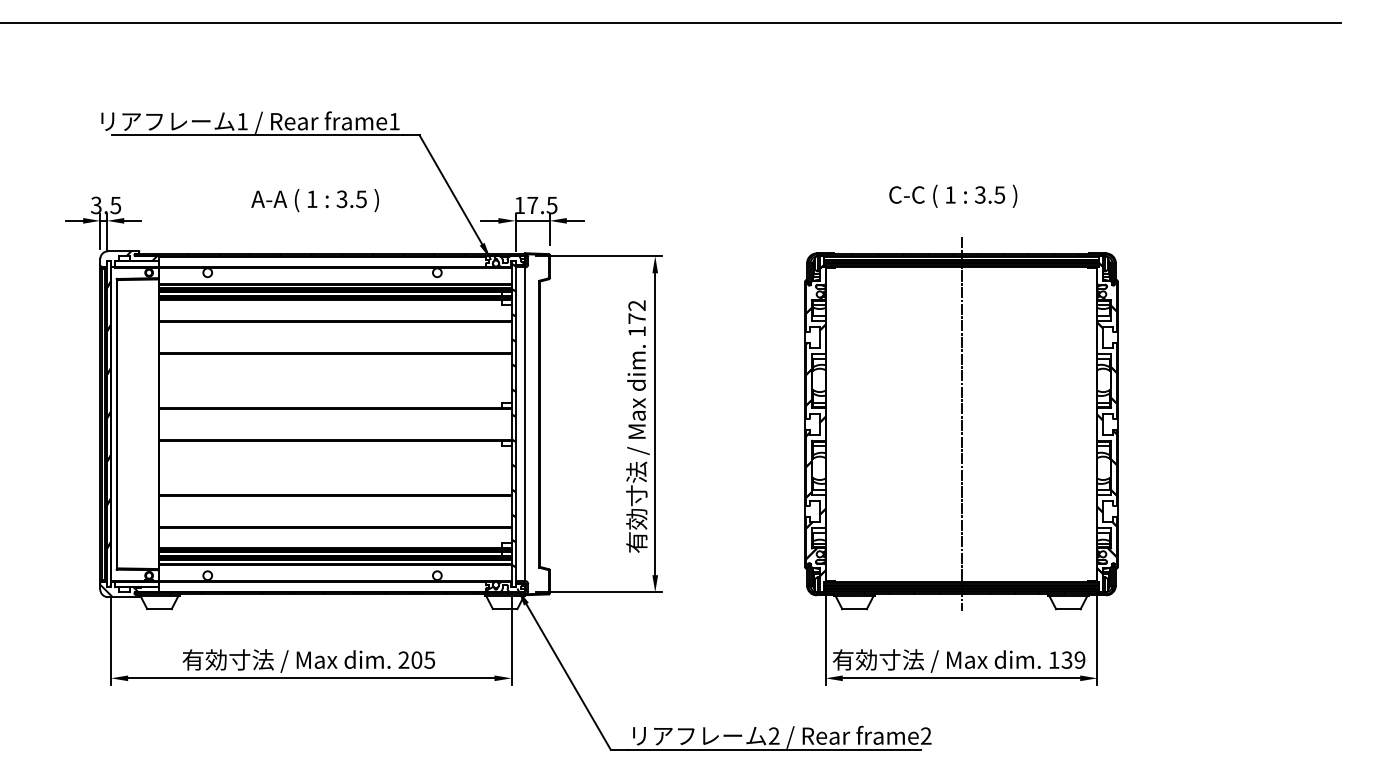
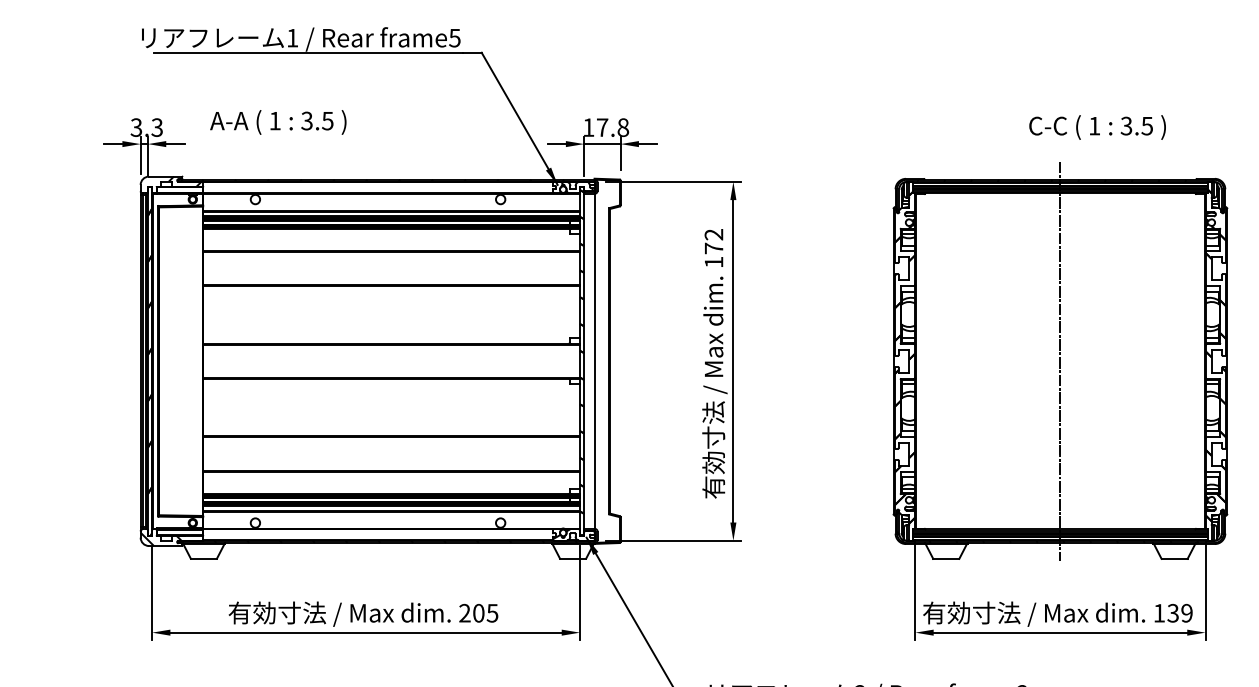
text: (394, 121) -> (454, 37), frame1 -> frame5
text: (953, 195) -> (1097, 126), moved
text: (314, 200) -> (277, 122), moved
text: (116, 204) -> (157, 126), 3.5 -> 3.3
text: (551, 205) -> (622, 127), 17.5 -> 17.8

